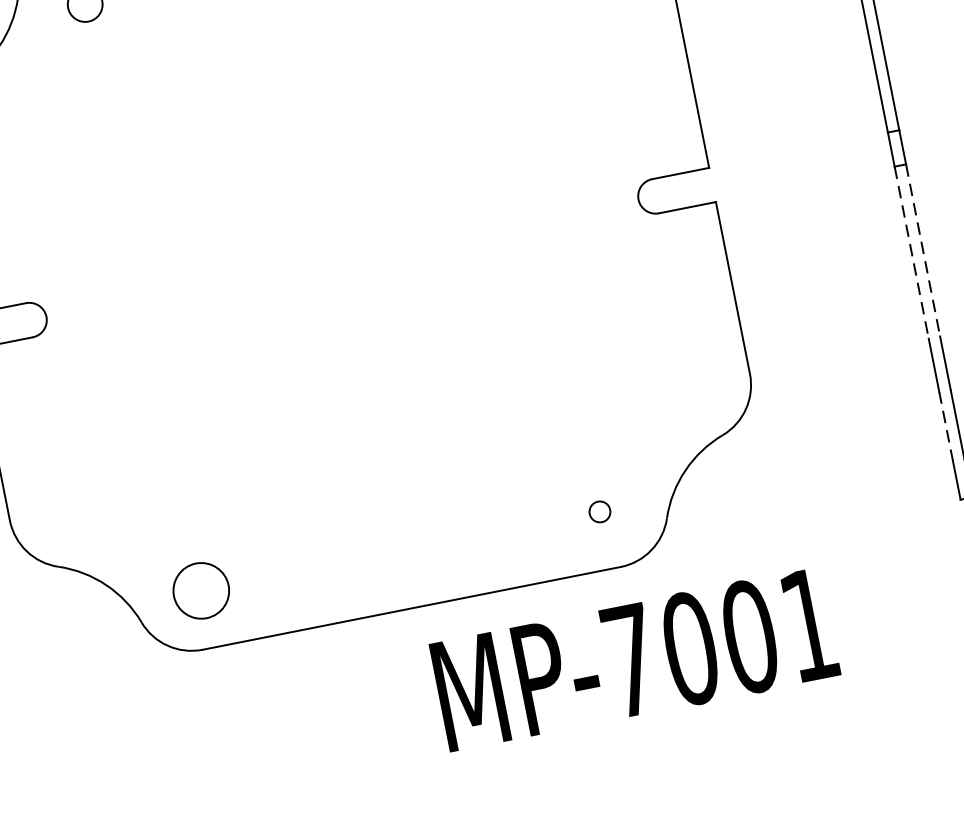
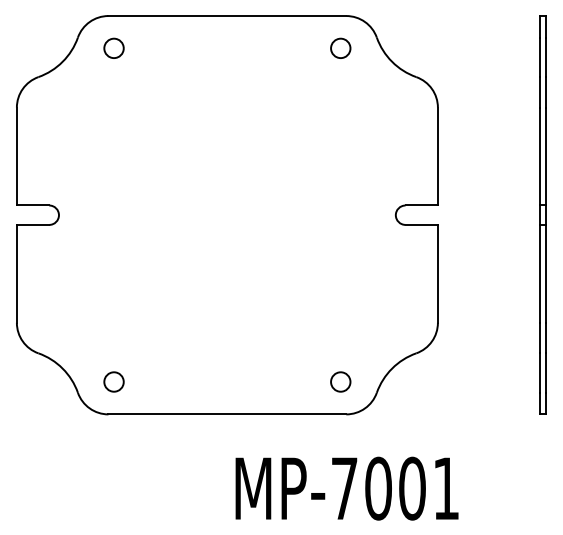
line: (923, 249) -> (546, 273), dashed -> solid
line: (911, 252) -> (539, 273), dashed -> solid
line: (946, 427) -> (539, 373), dashed -> solid
circle: (599, 511) -> (340, 381), size x1.67
circle: (200, 590) -> (113, 381), size x0.62
text: (634, 659) -> (346, 488), moved

